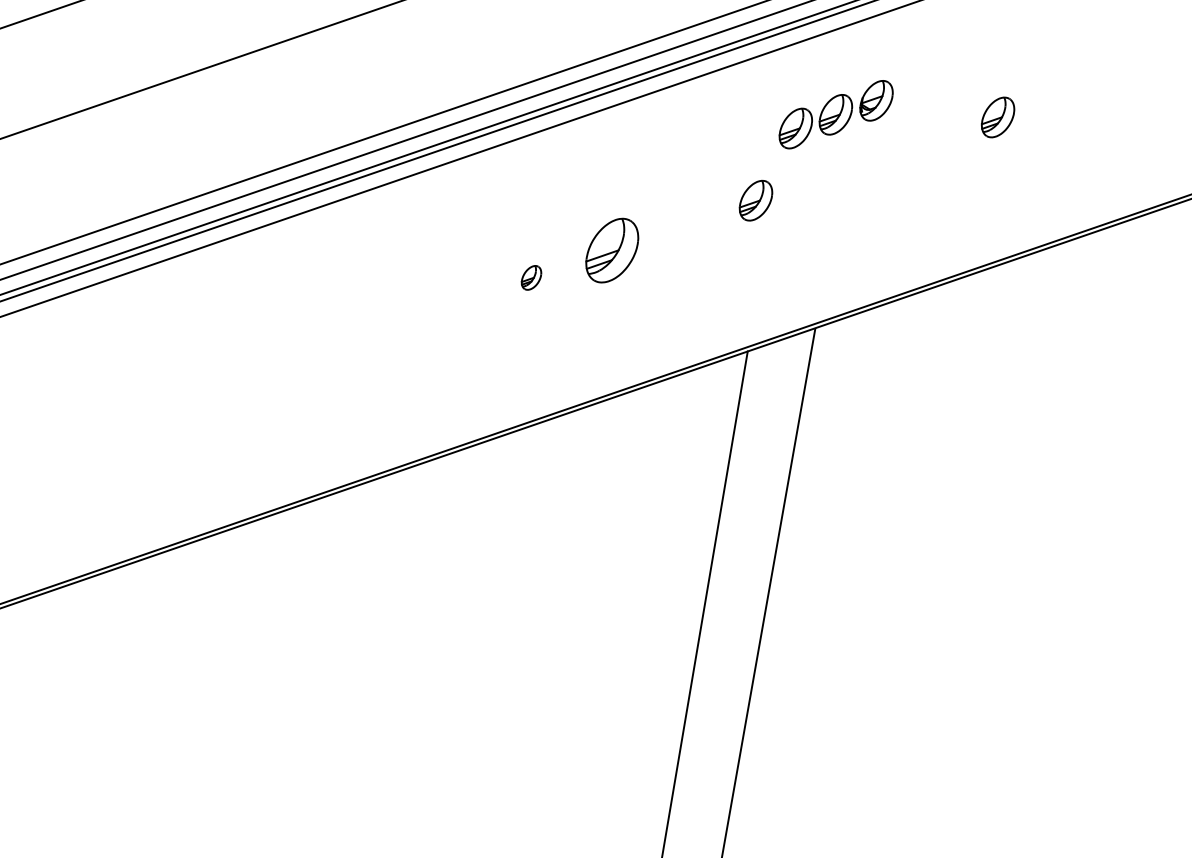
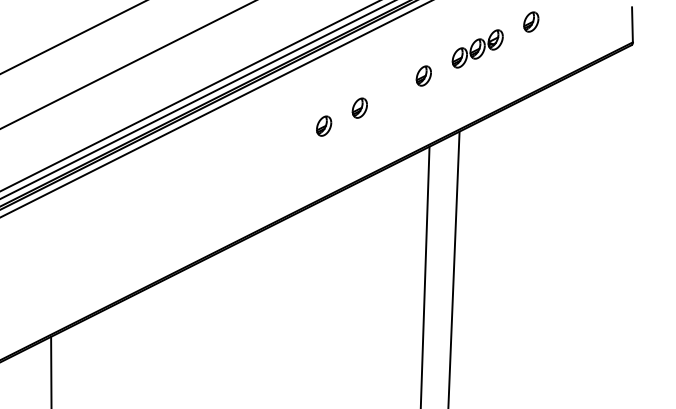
part: (835, 113) -> (477, 48), moved
part: (611, 248) -> (359, 107), size x0.62
part: (532, 276) -> (324, 125), size x1.67

